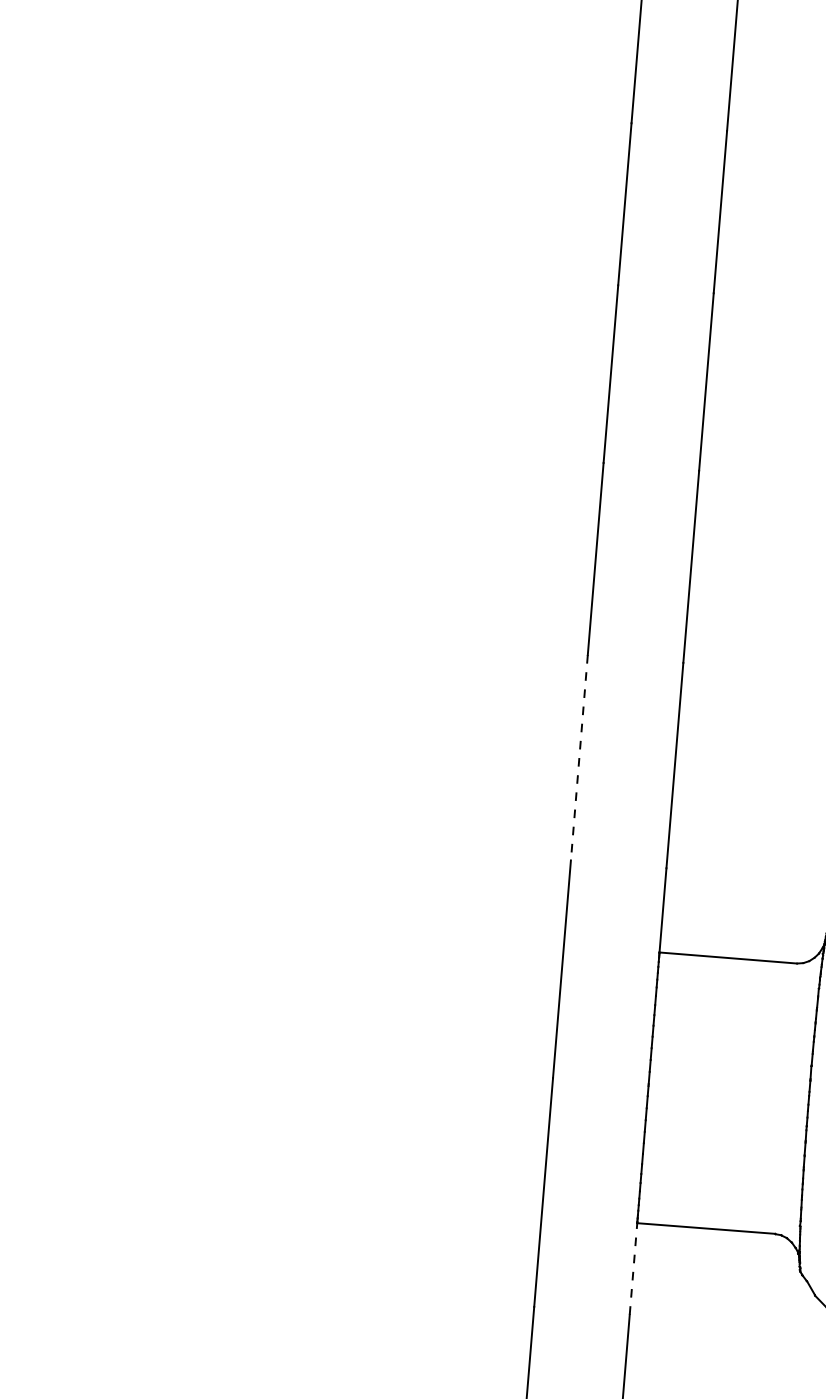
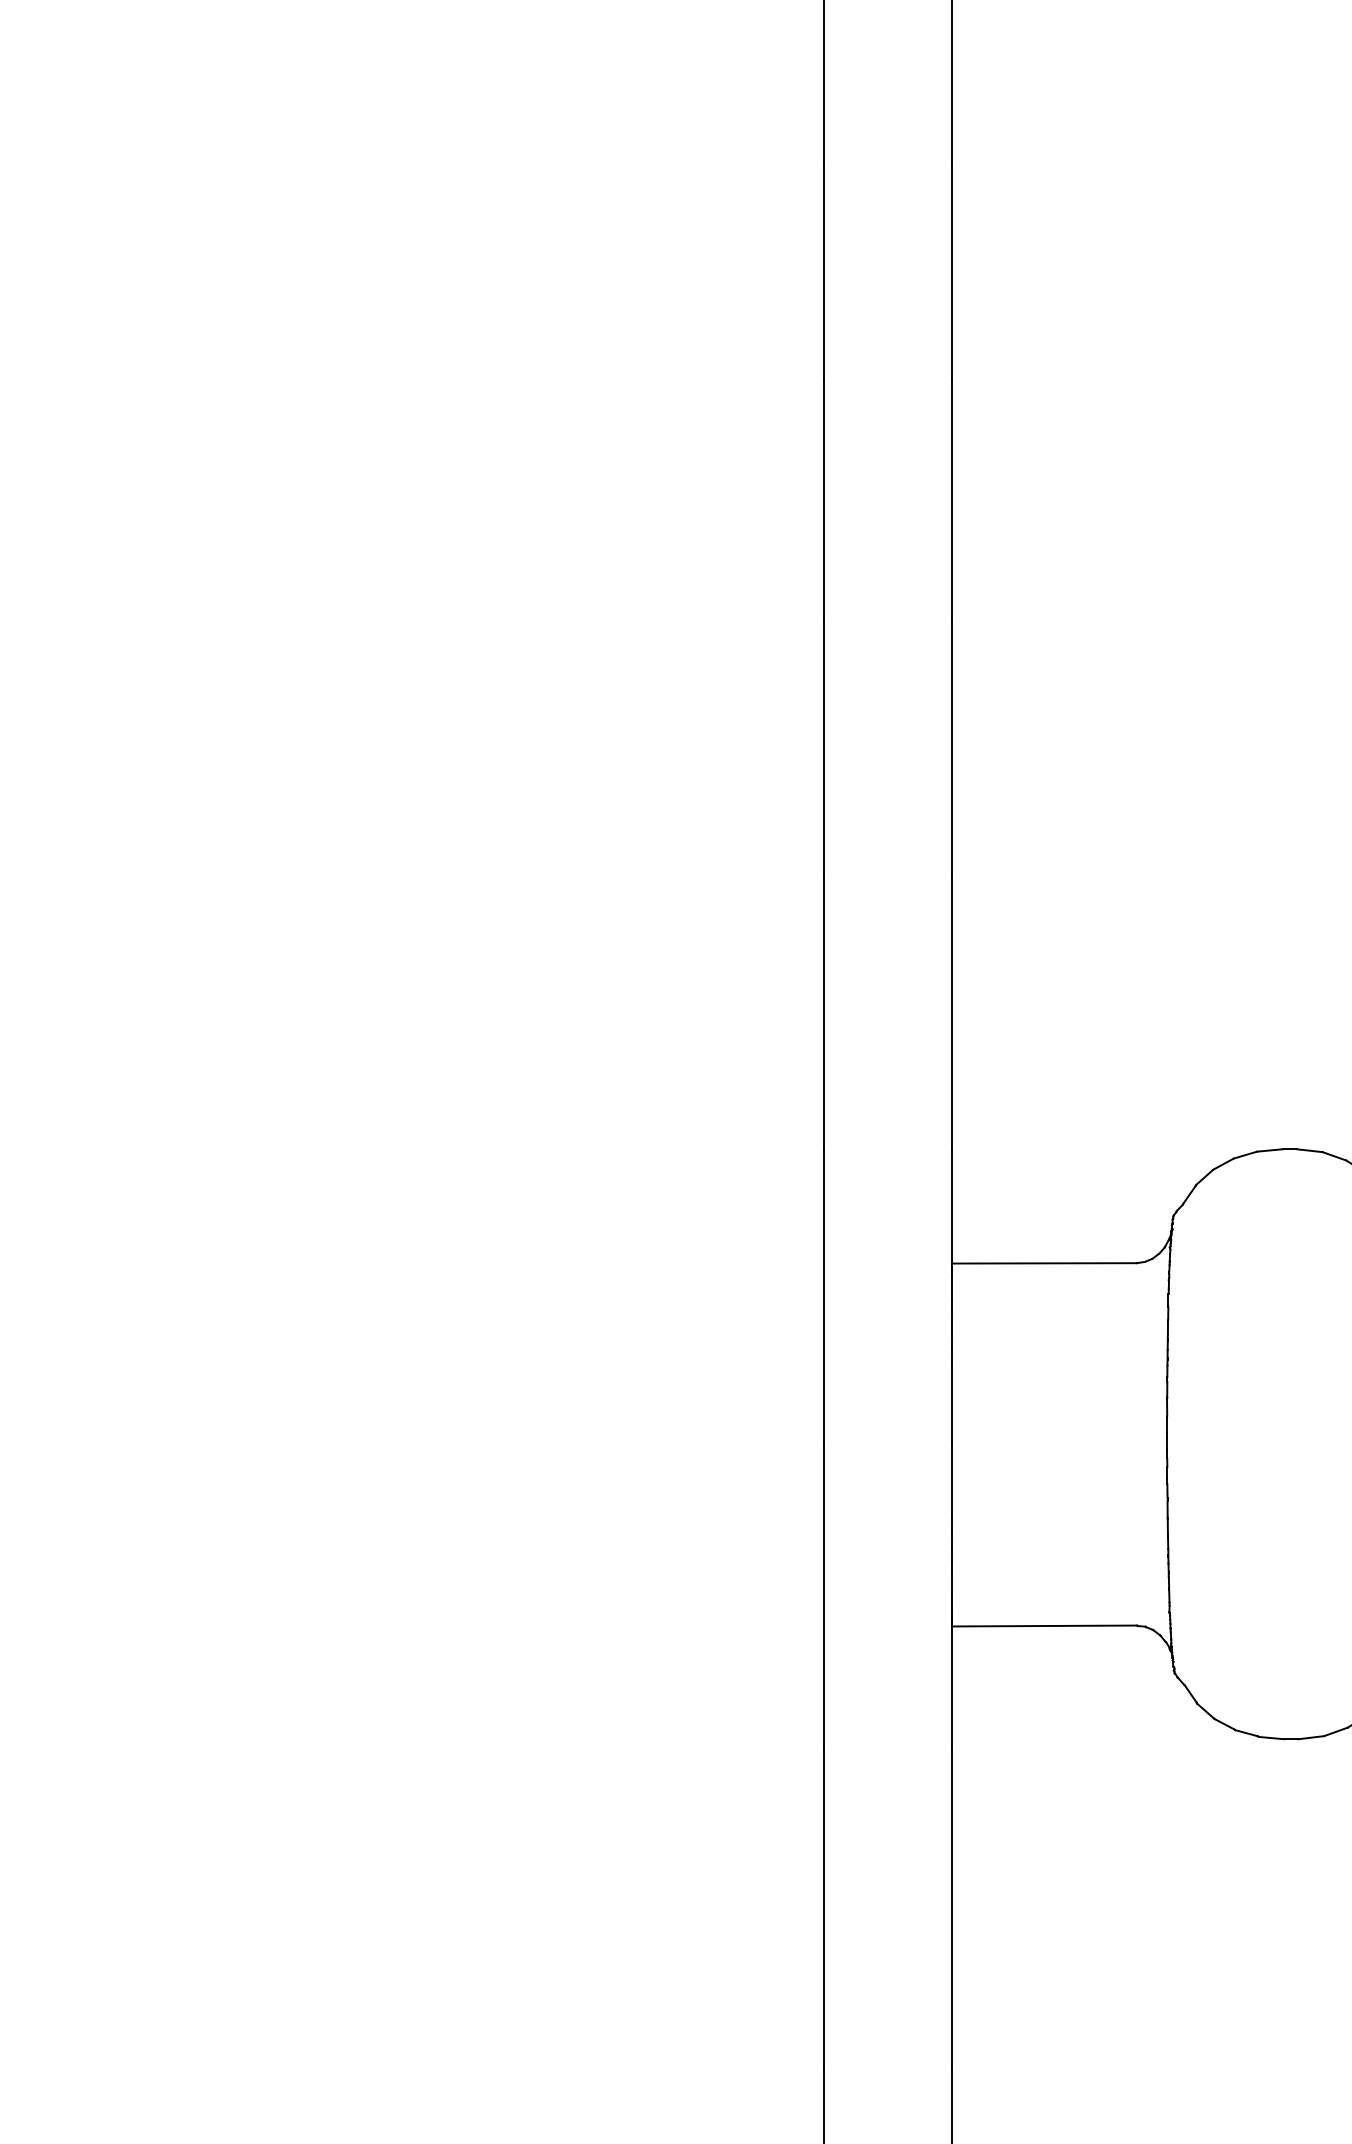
line: (579, 757) -> (824, 1012), dashed -> solid
line: (633, 1268) -> (952, 1687), dashed -> solid

